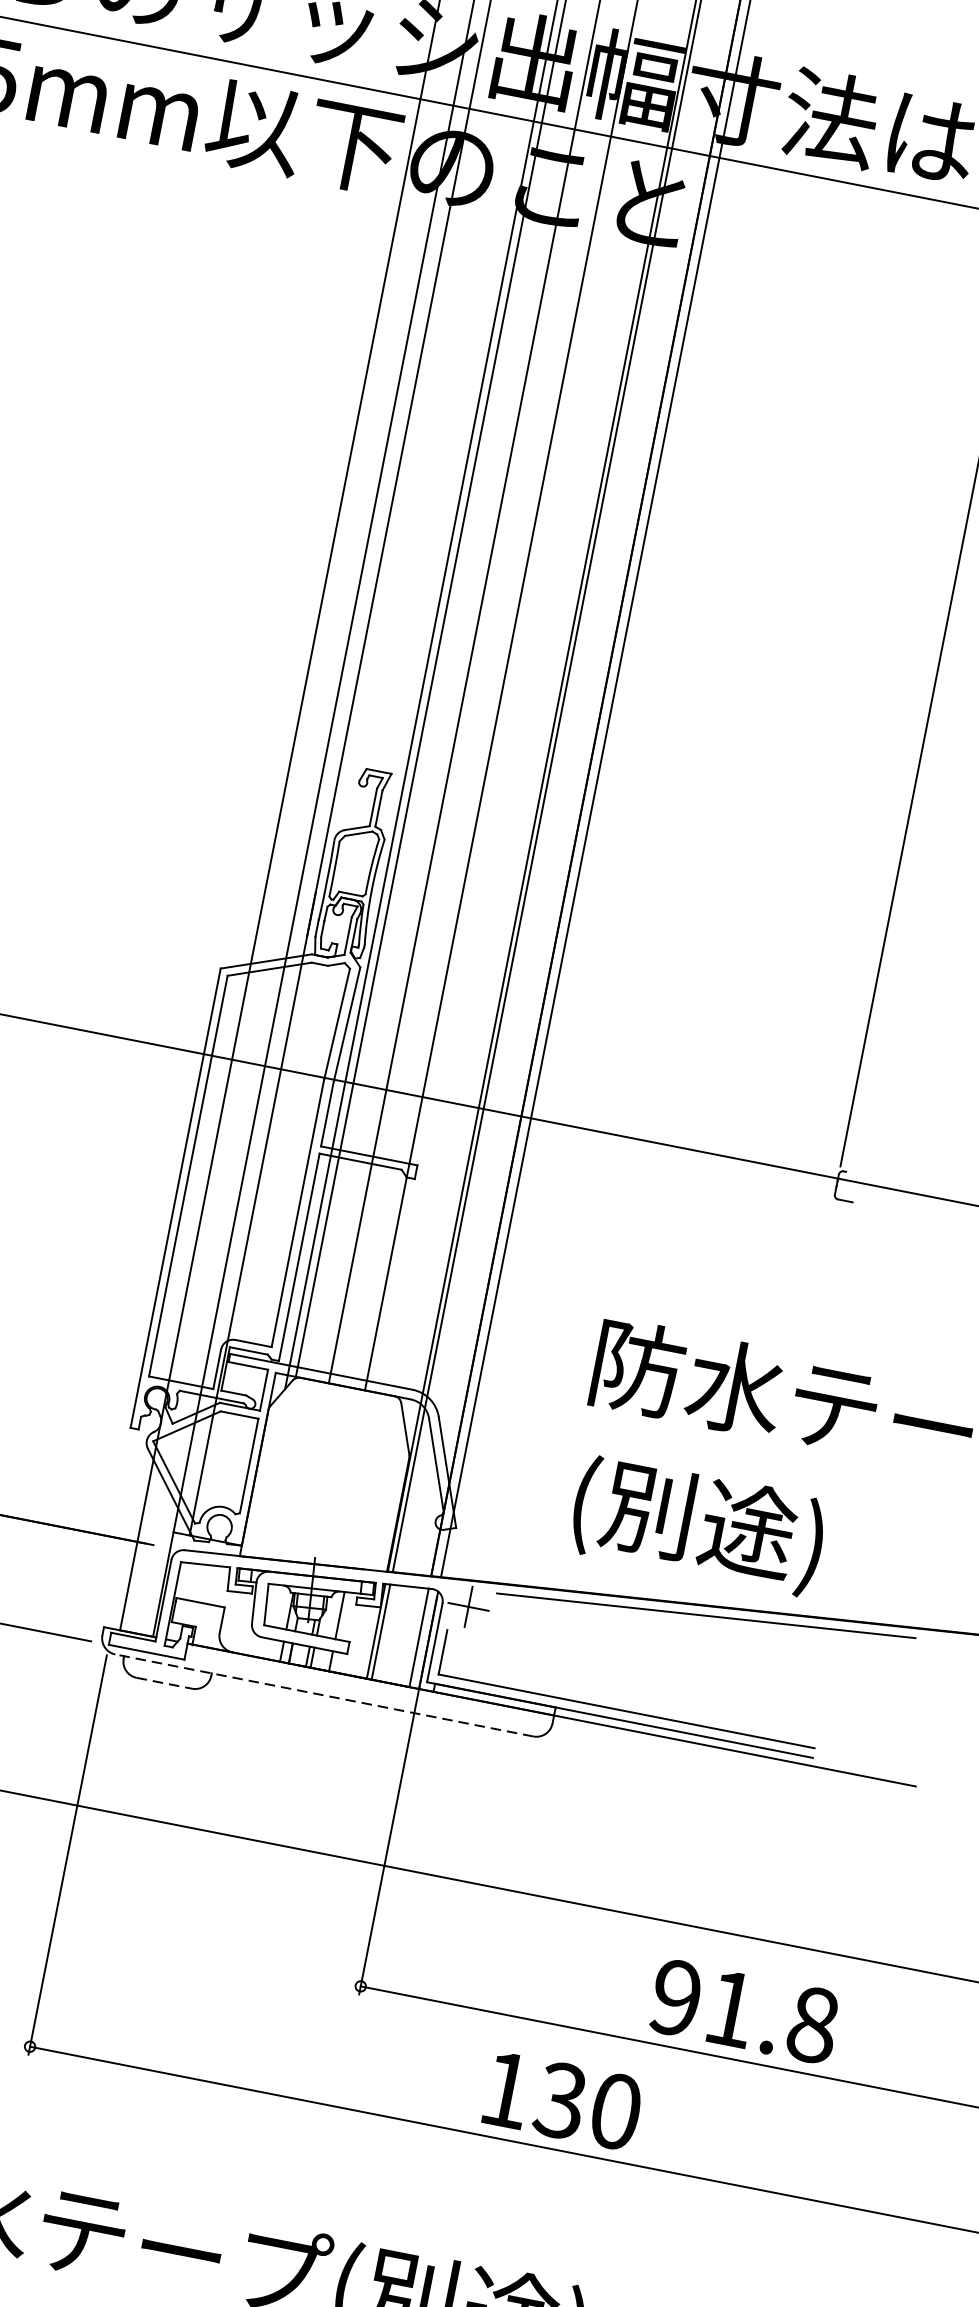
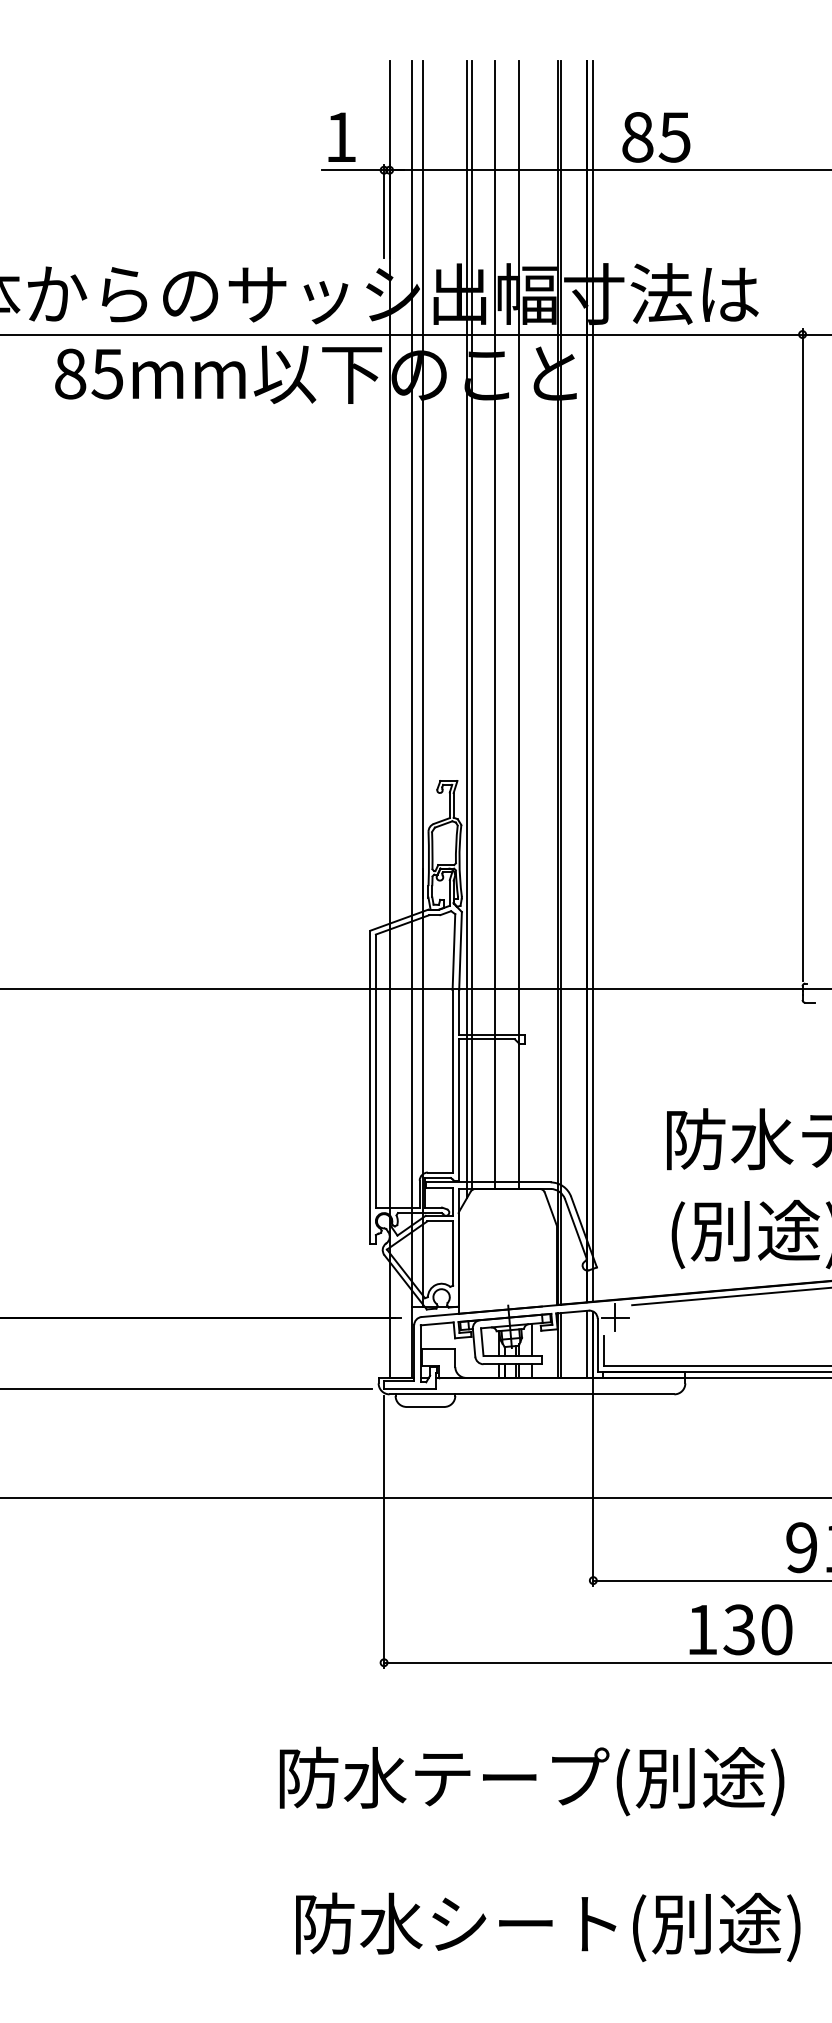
line: (164, 1682) -> (425, 1406), dashed -> solid
line: (323, 1695) -> (531, 1394), dashed -> solid

